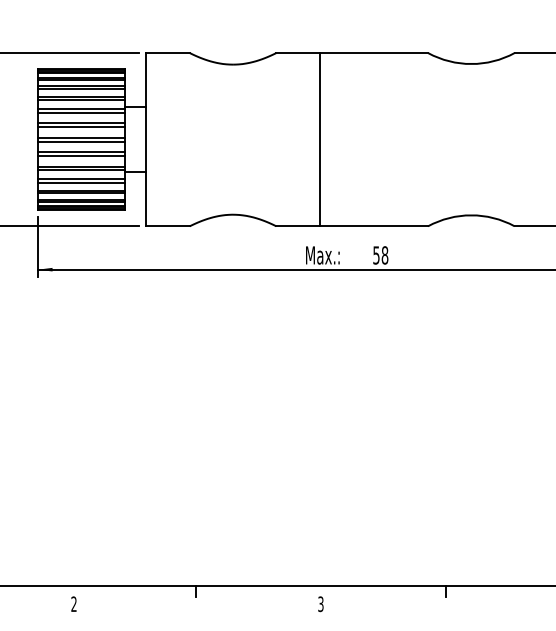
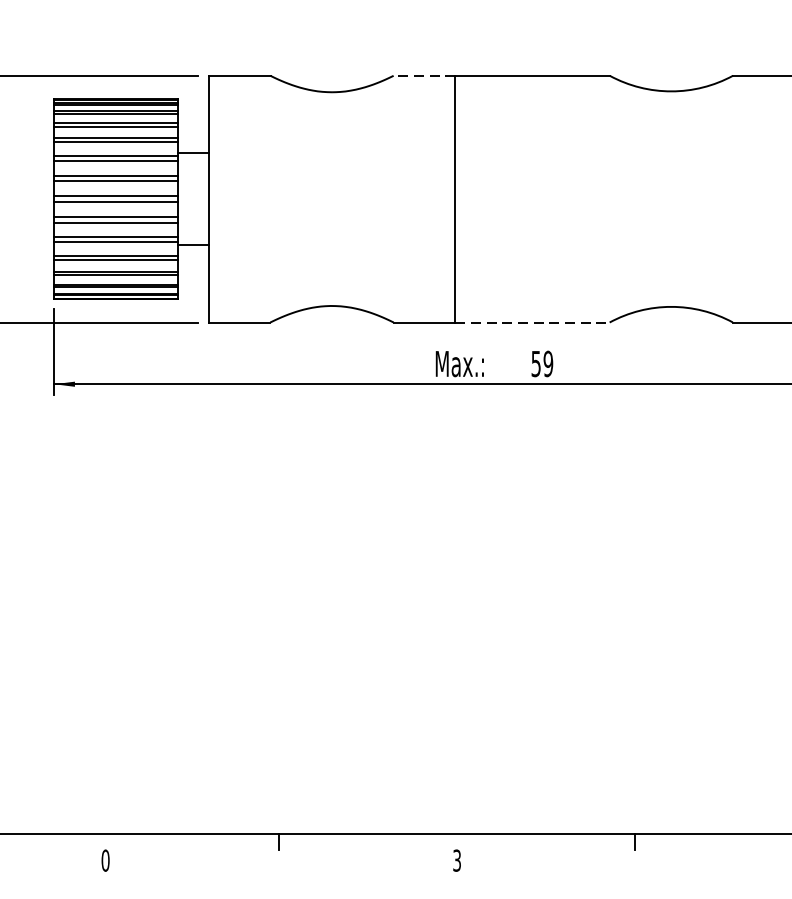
line: (298, 53) -> (425, 76), solid -> dashed
line: (374, 226) -> (533, 322), solid -> dashed
text: (384, 255) -> (547, 364), 58 -> 59
text: (73, 604) -> (104, 861), 2 -> 0

